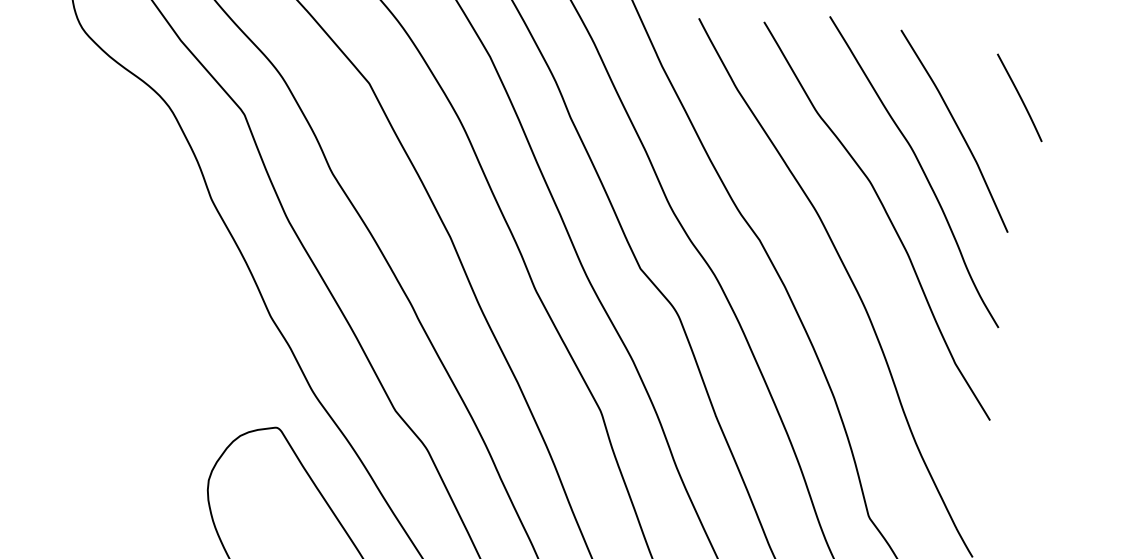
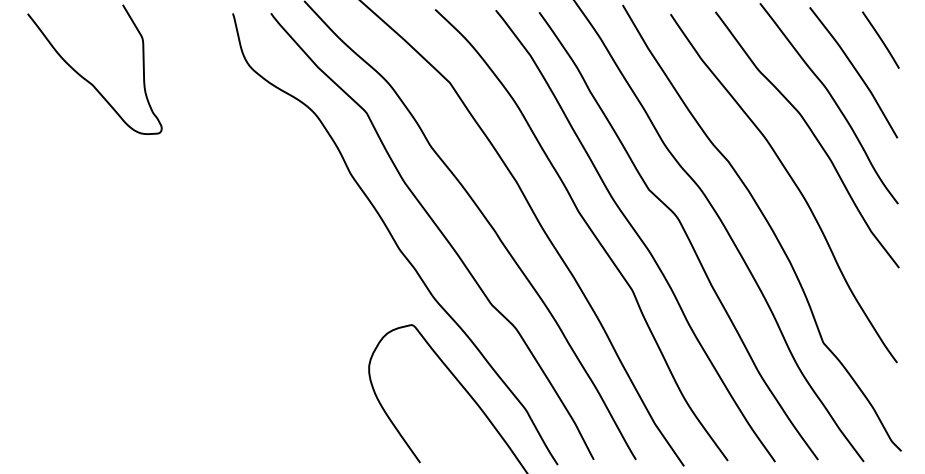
line: (1019, 96) -> (880, 39), moved

